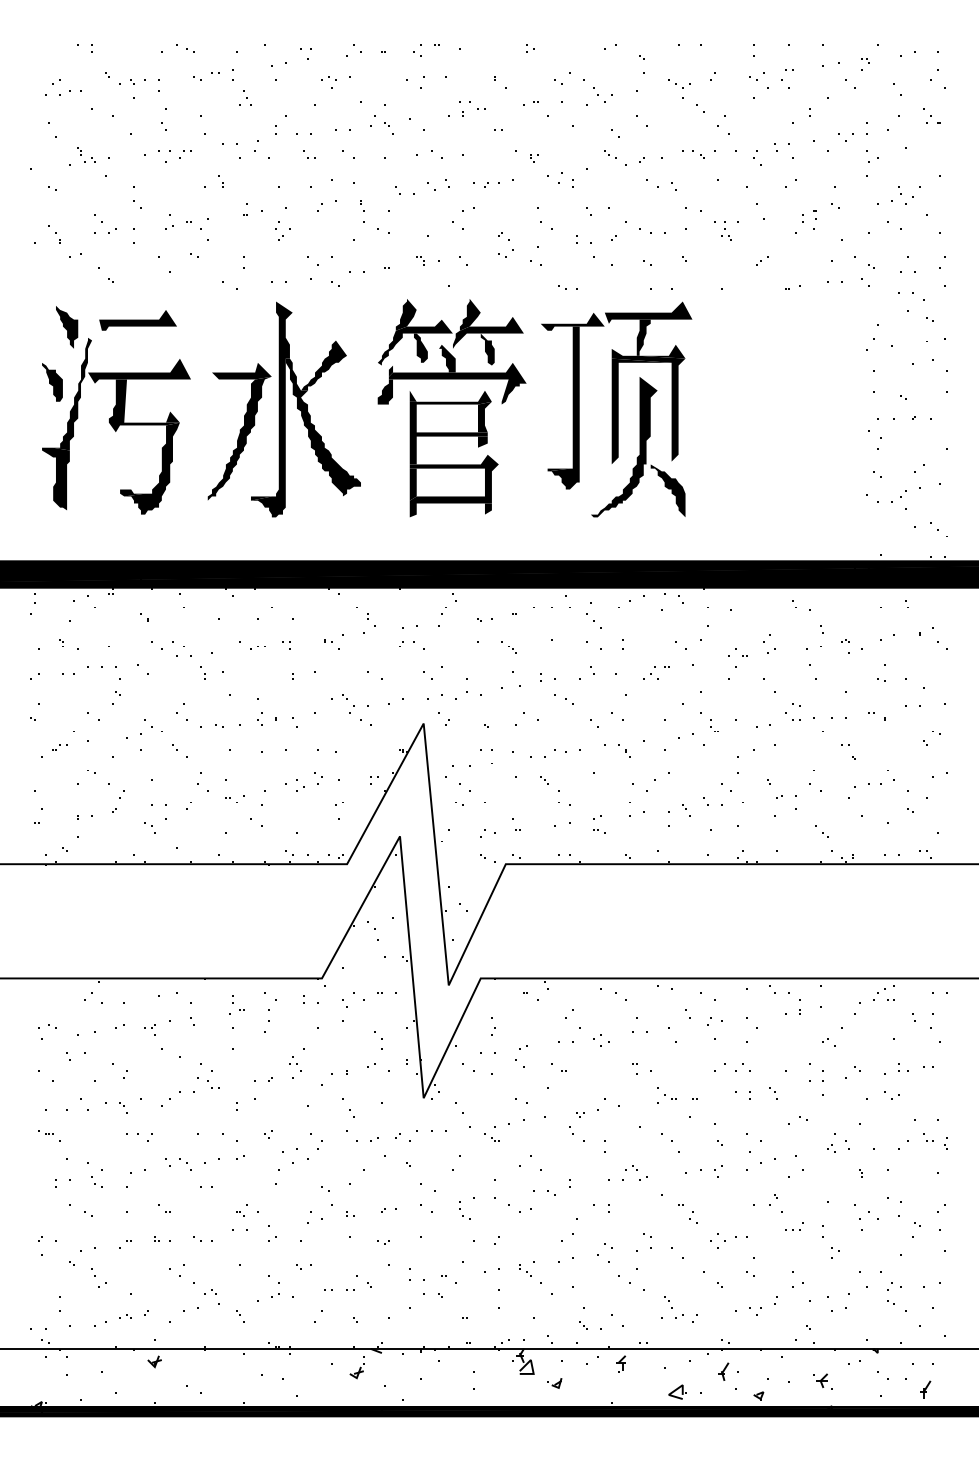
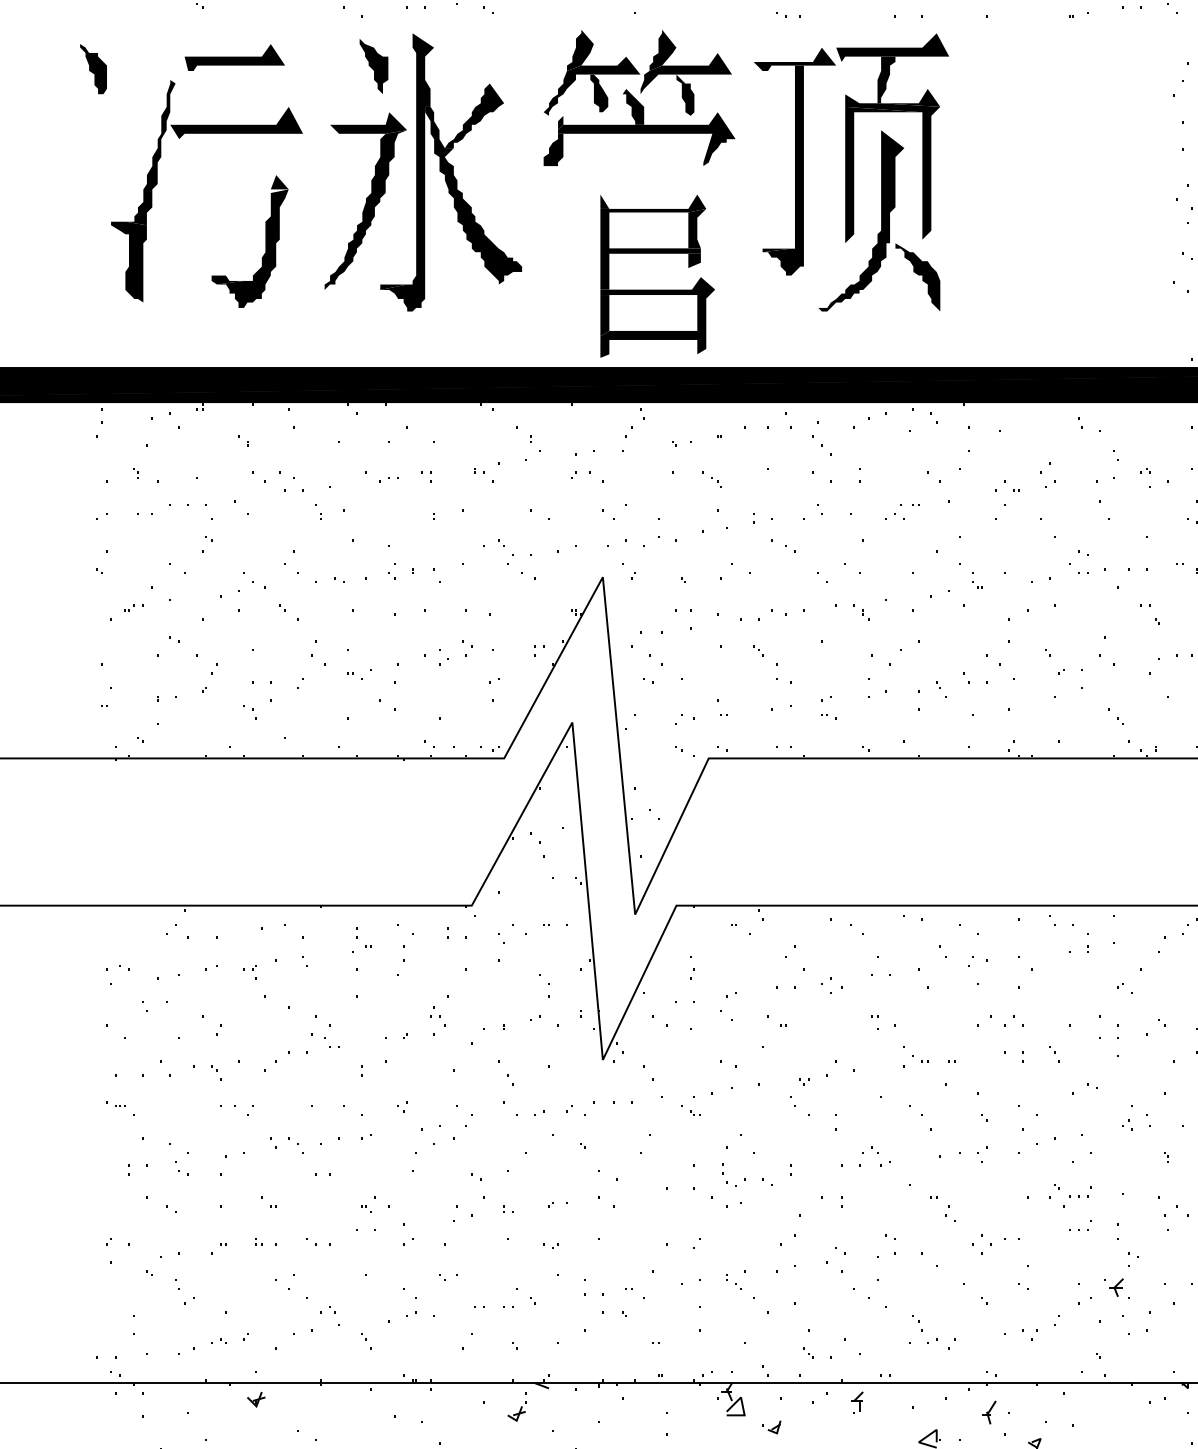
part: (67, 327) -> (374, 66), moved
part: (52, 382) -> (93, 69), moved
fill: (143, 405) -> (241, 167), removed
part: (453, 464) -> (656, 289), moved
part: (794, 1200) -> (1080, 1191), added
part: (464, 1210) -> (728, 1175), moved
part: (822, 1381) -> (1116, 1288), moved

